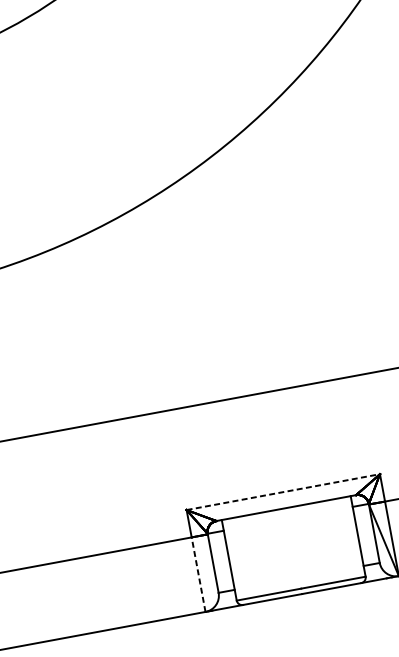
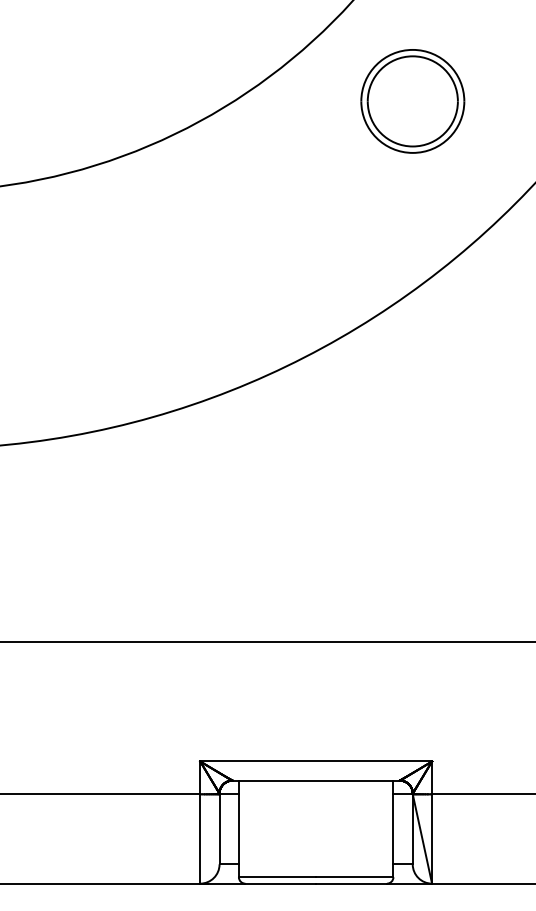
line: (283, 492) -> (316, 761), dashed -> solid
line: (198, 574) -> (200, 838), dashed -> solid

